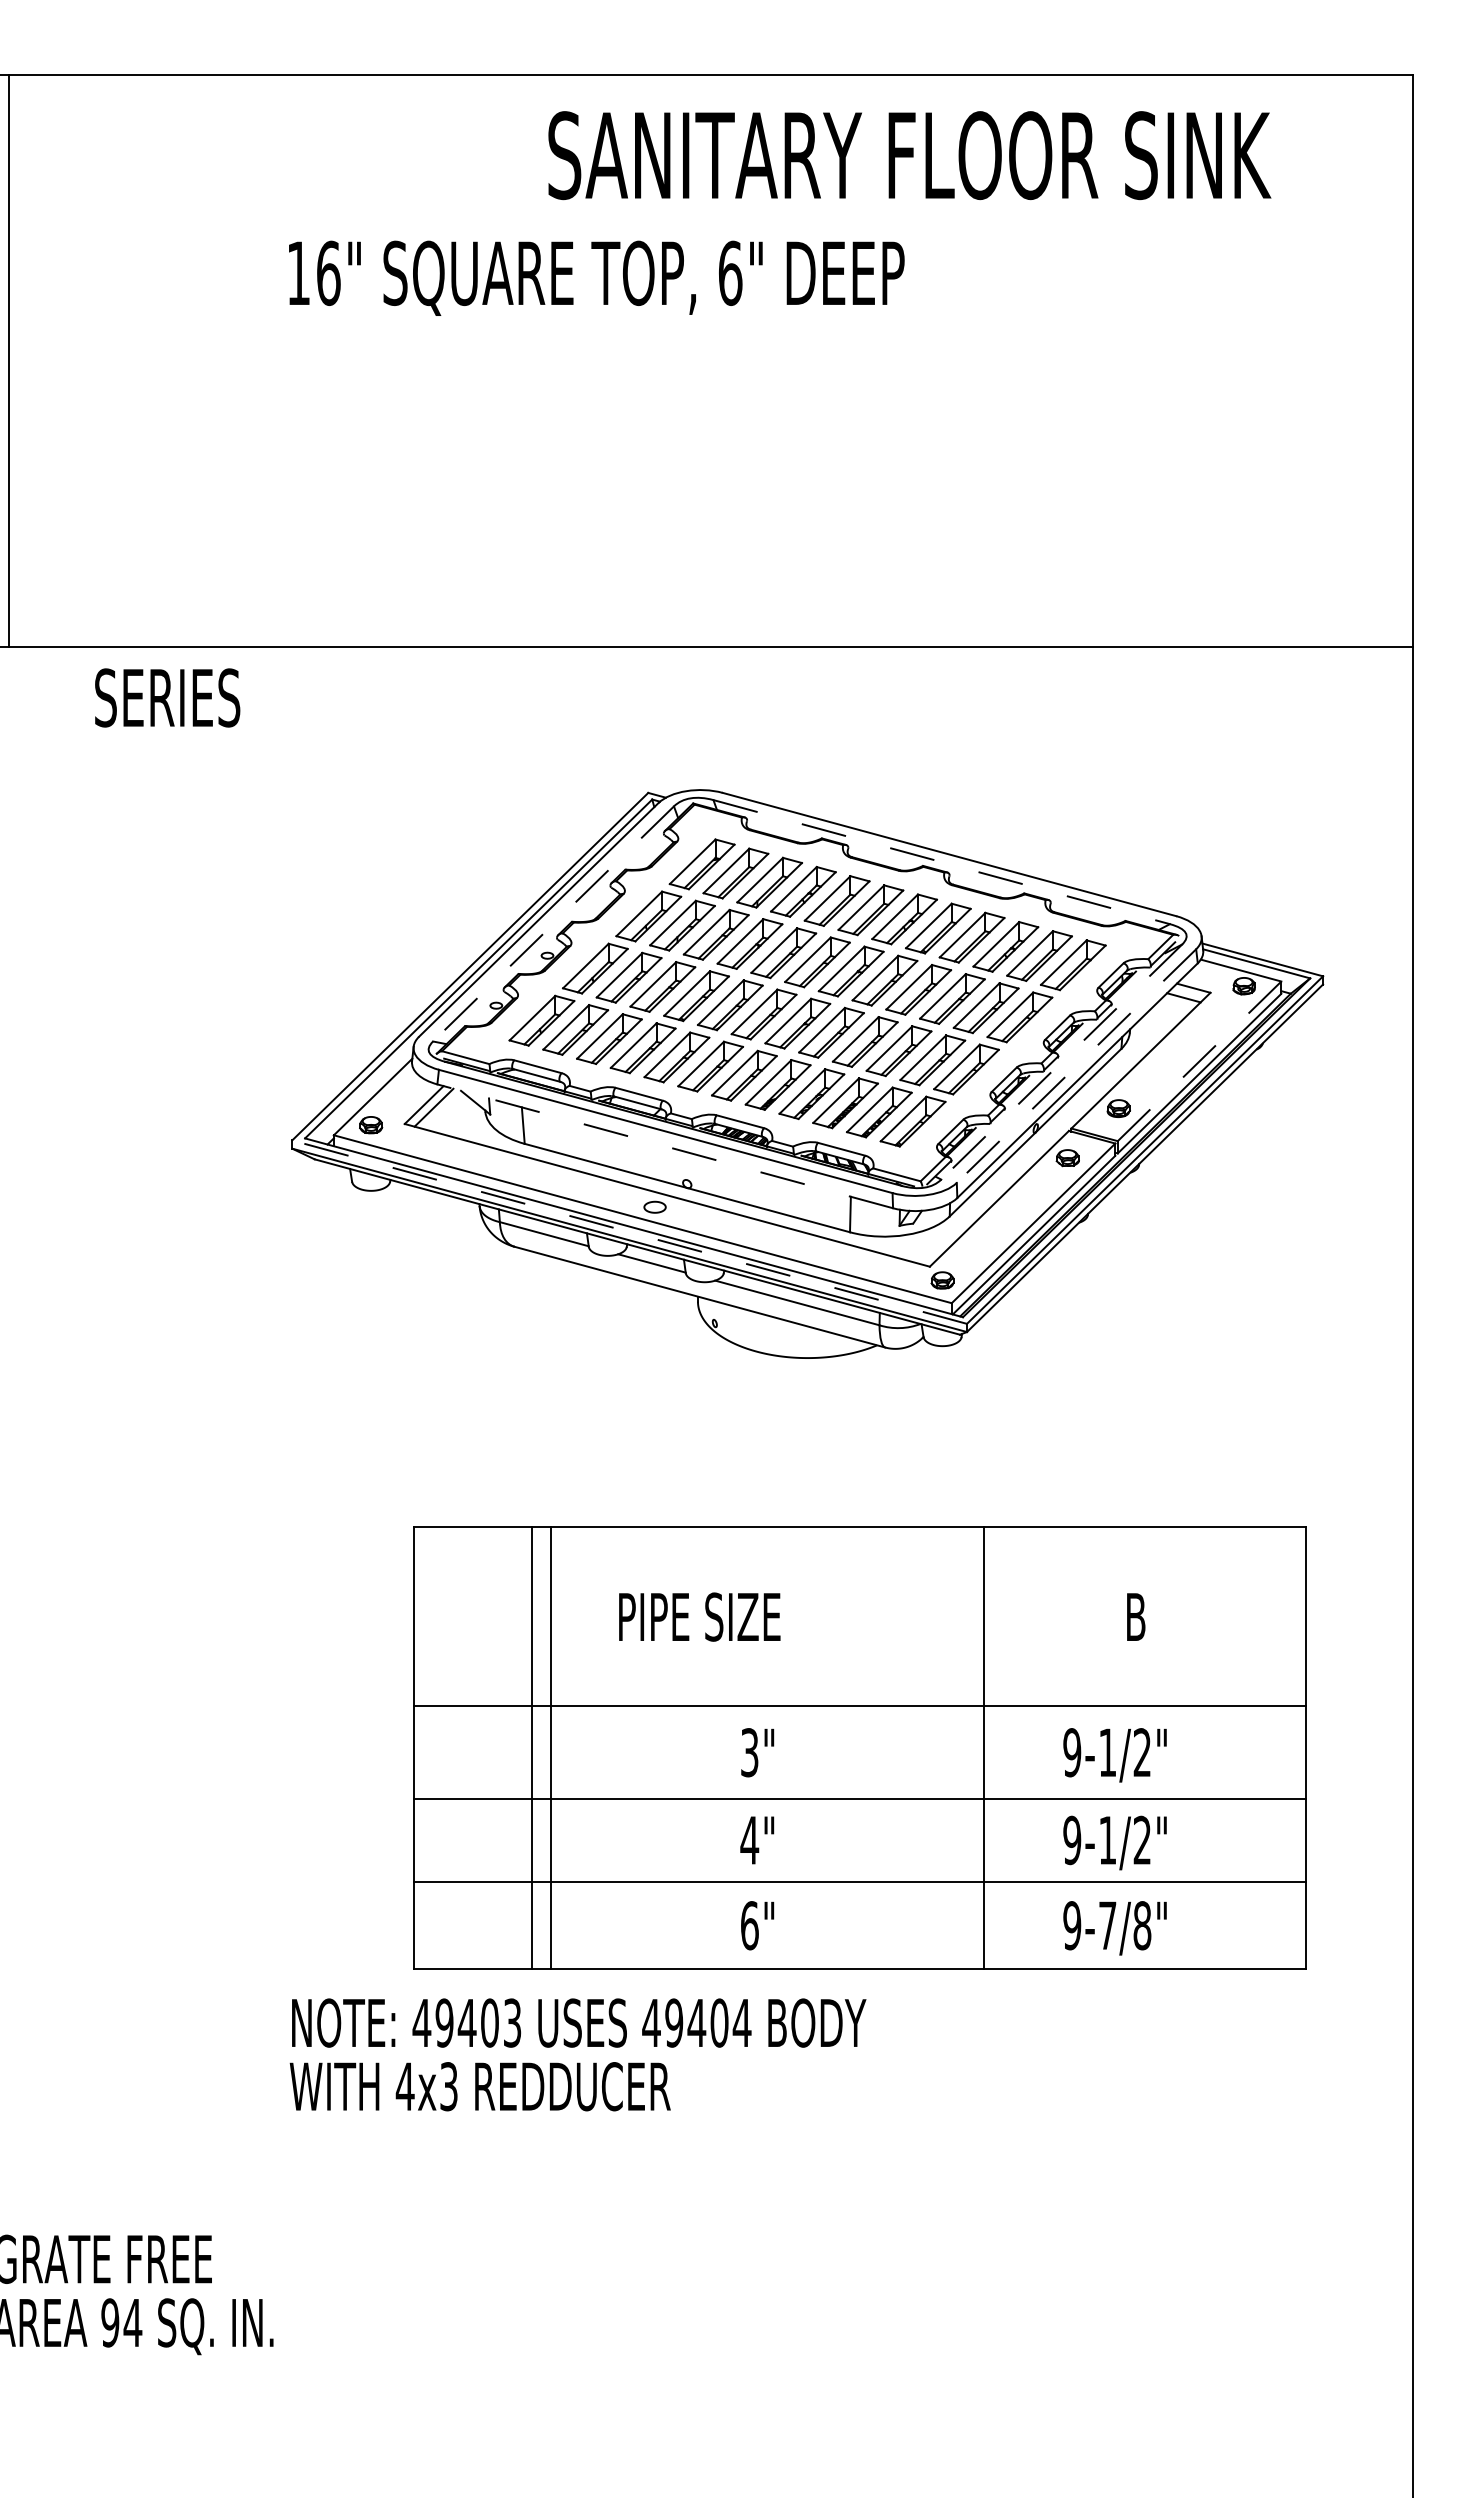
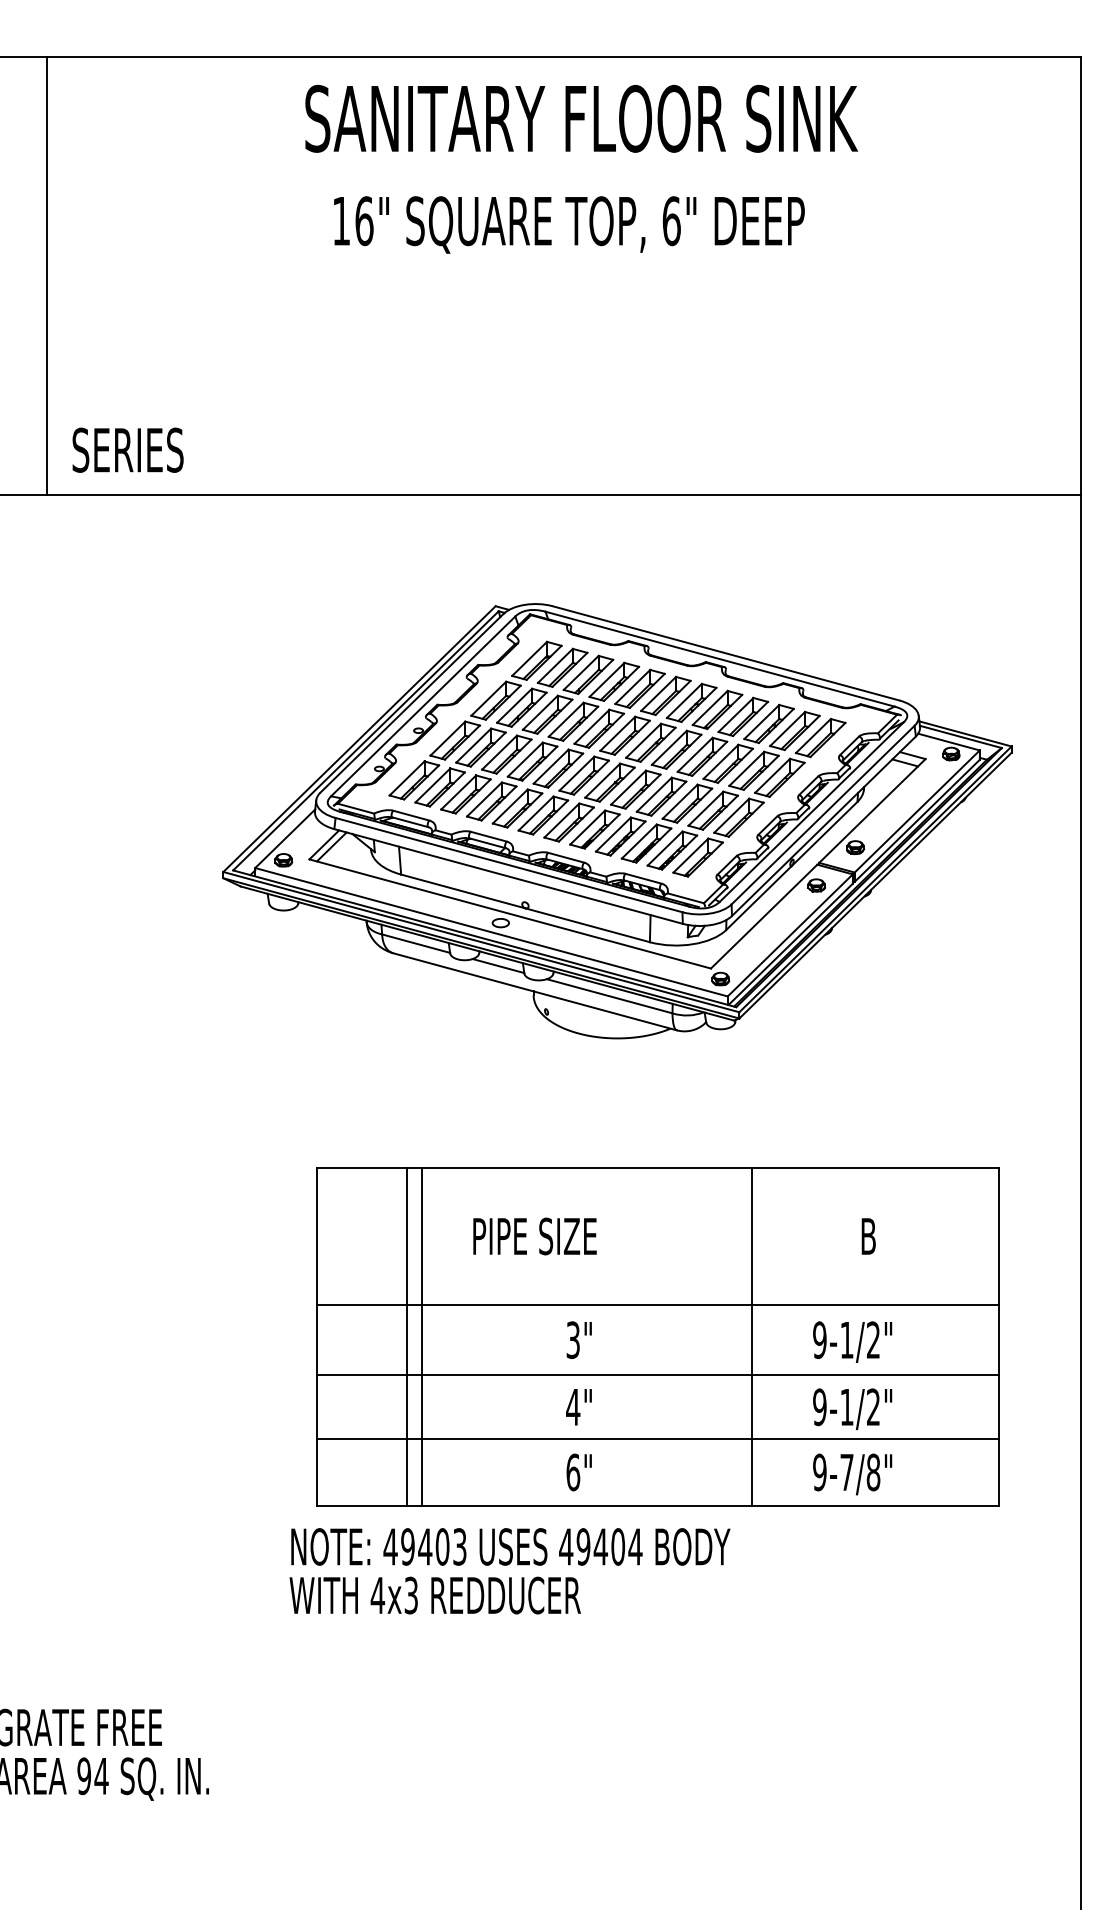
text: (909, 155) -> (581, 118), moved
text: (596, 277) -> (569, 224), moved
line: (9, 360) -> (46, 275), moved
text: (167, 697) -> (128, 449), moved
line: (941, 862) -> (719, 659), dashed -> solid
line: (553, 924) -> (423, 706), dashed -> solid
line: (1199, 1061) -> (917, 811), dashed -> solid
line: (1061, 1062) -> (811, 812), dashed -> solid
line: (1076, 1066) -> (823, 815), dashed -> solid
line: (664, 1146) -> (508, 876), dashed -> solid
line: (629, 1232) -> (481, 942), dashed -> solid
text: (577, 2054) -> (509, 1570), moved

